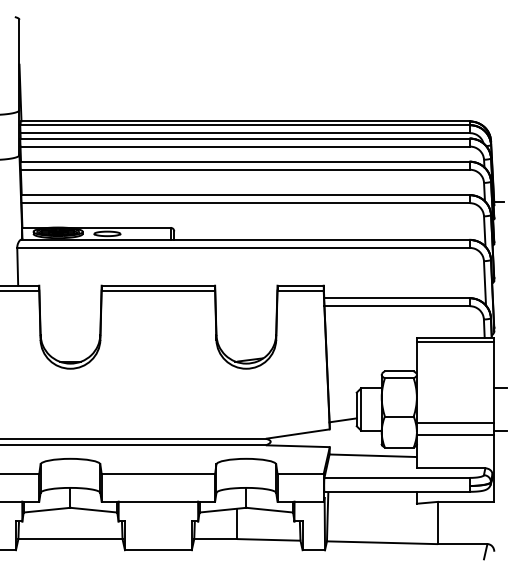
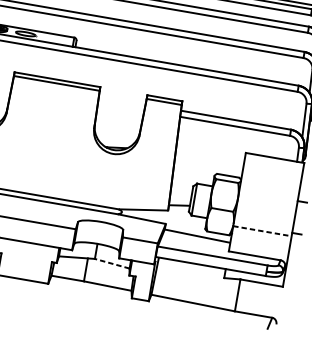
line: (455, 341) -> (274, 160), removed
line: (455, 422) -> (263, 221), removed
line: (455, 434) -> (262, 230), solid -> dashed
line: (269, 510) -> (112, 263), solid -> dashed

